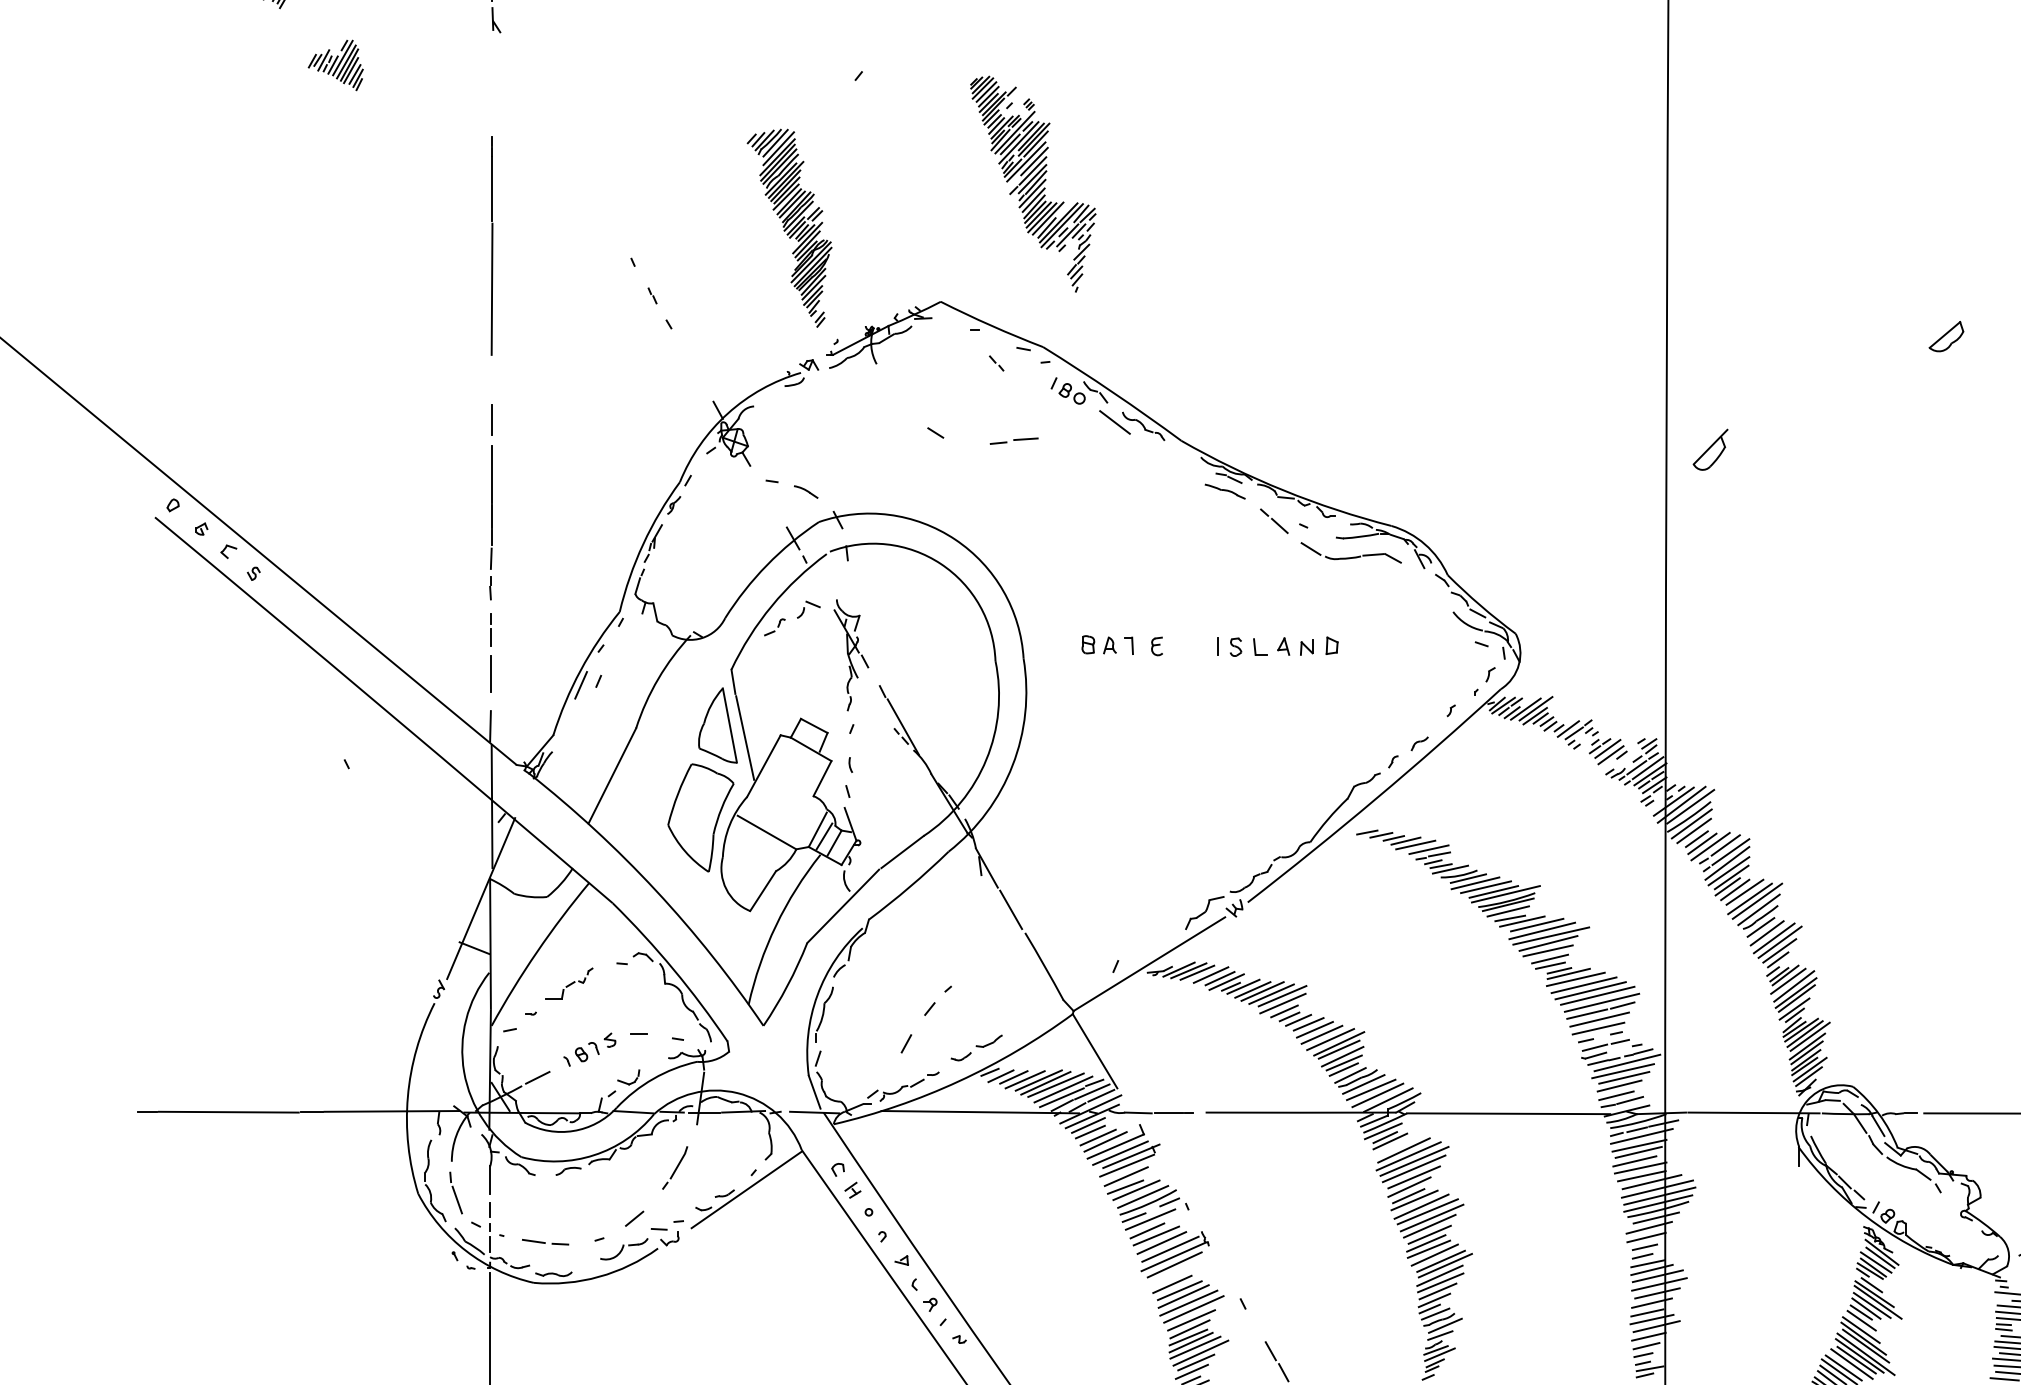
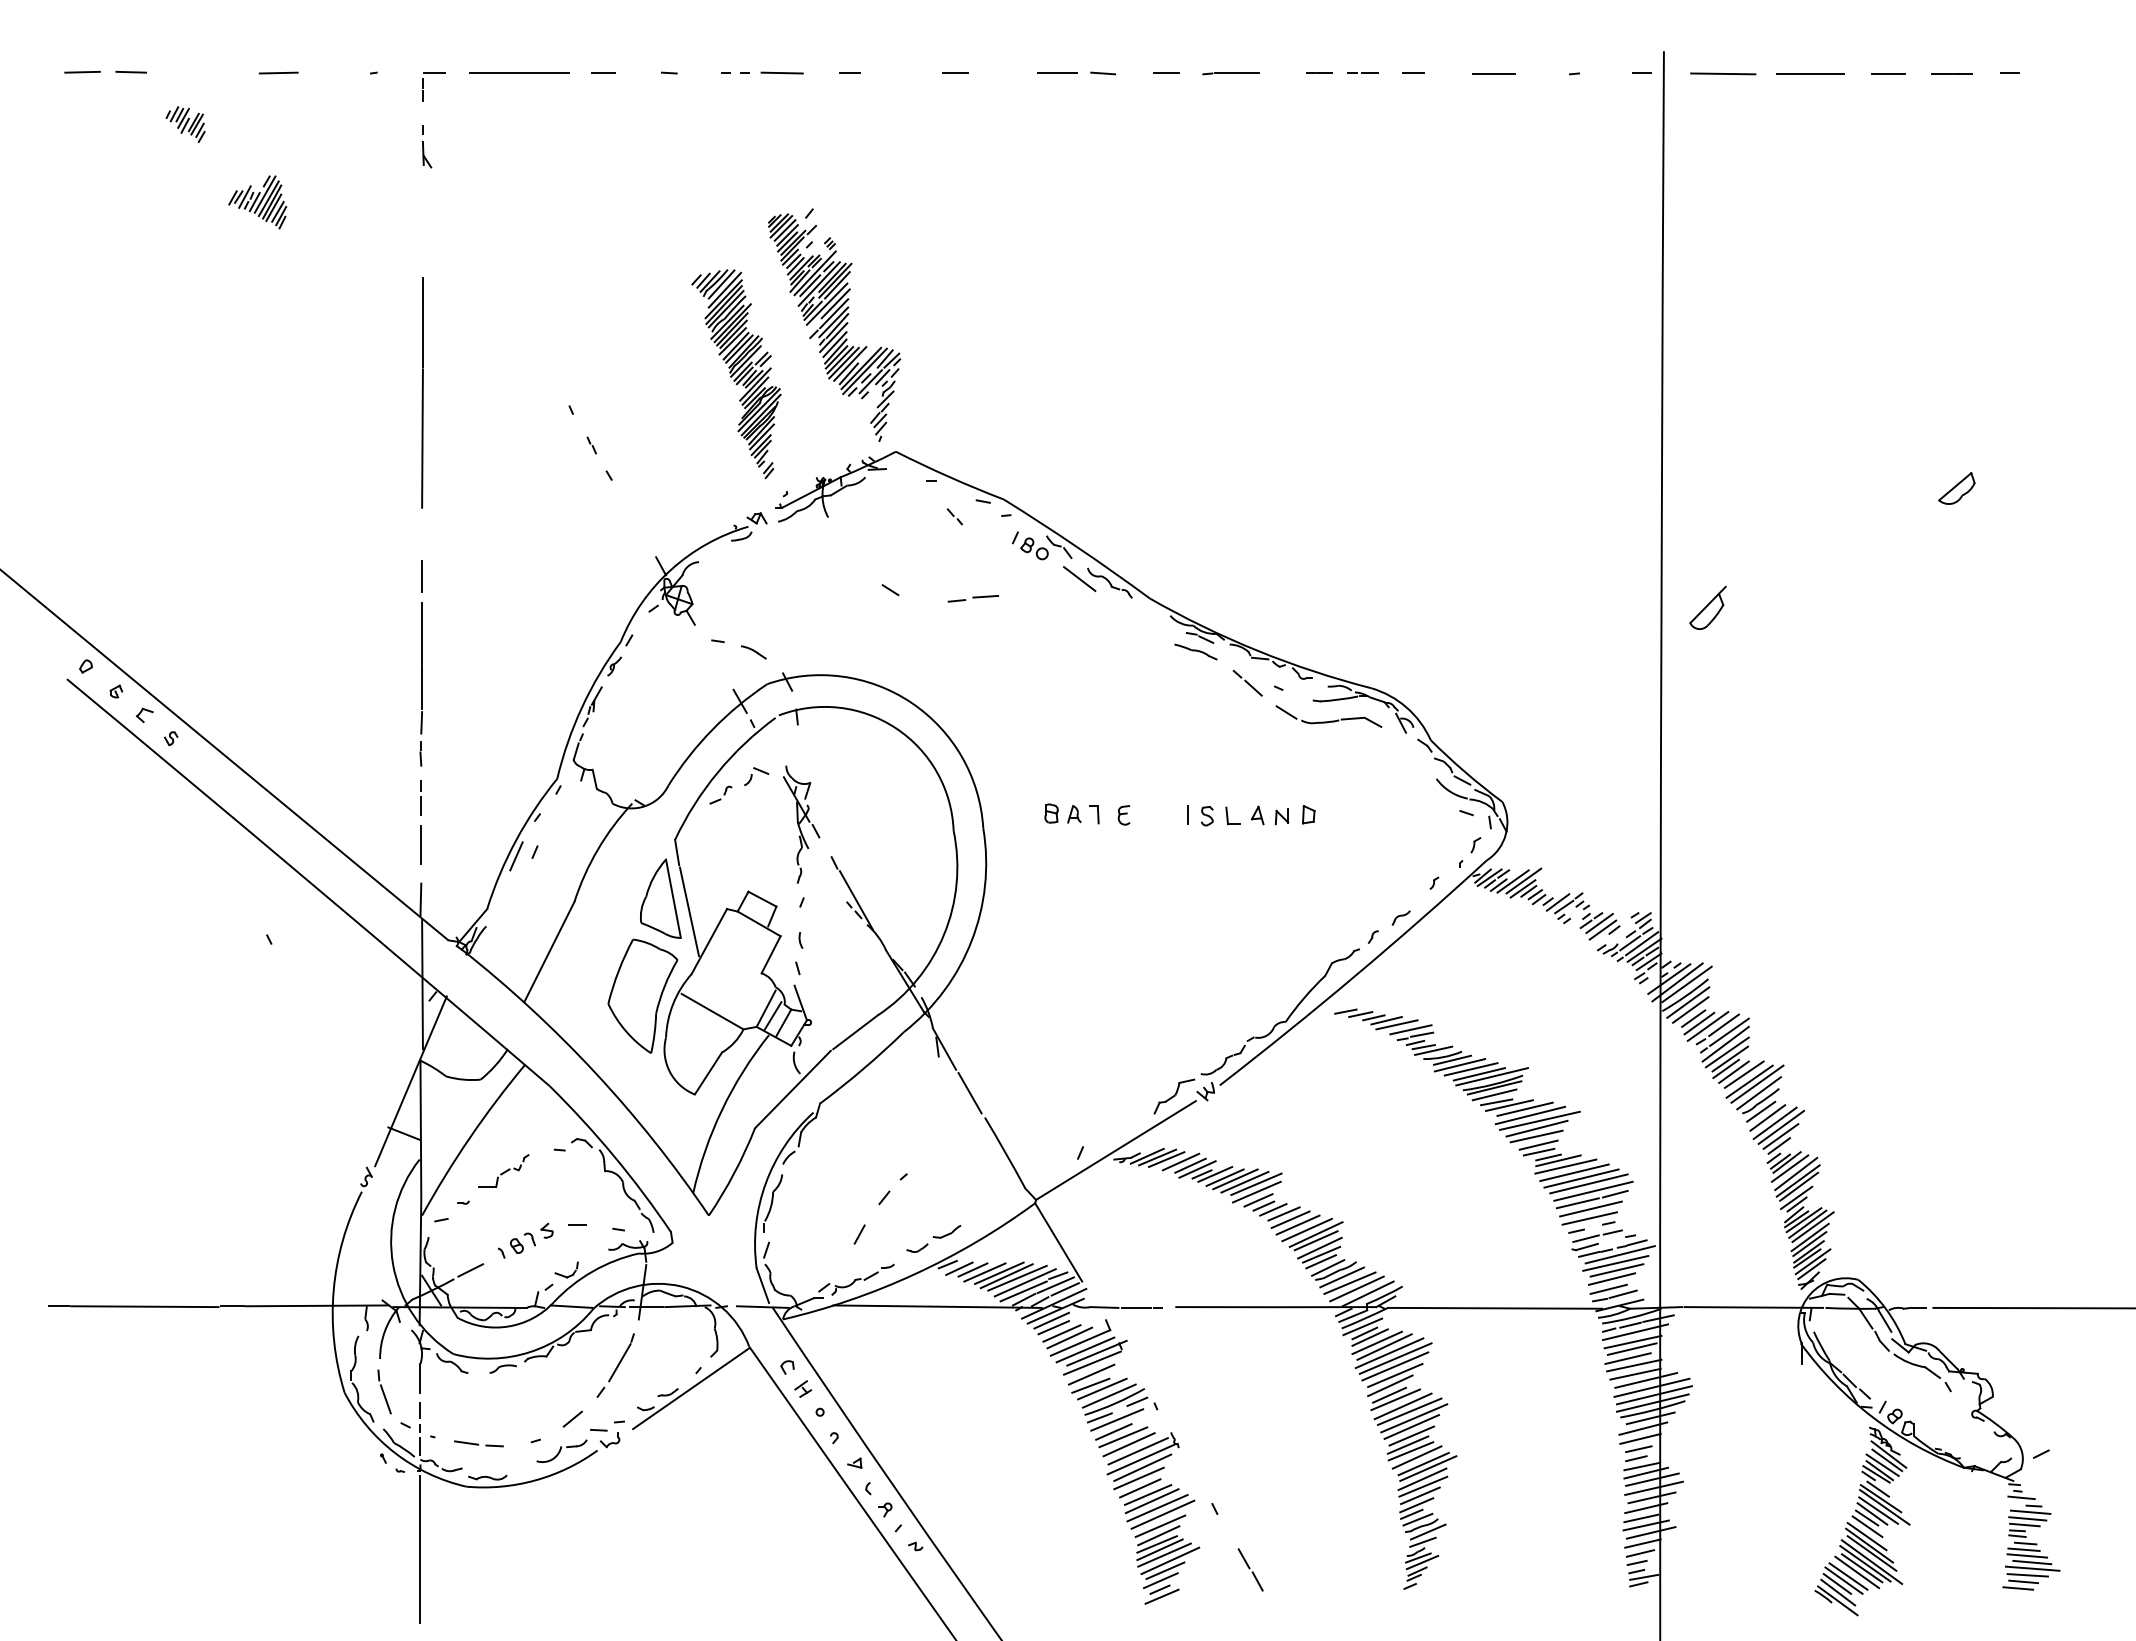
part: (1033, 184) -> (834, 327), moved
line: (1396, 1146) -> (1376, 1342), added
part: (674, 1167) -> (615, 1365), size x1.43
line: (1170, 1275) -> (1138, 1478), added

